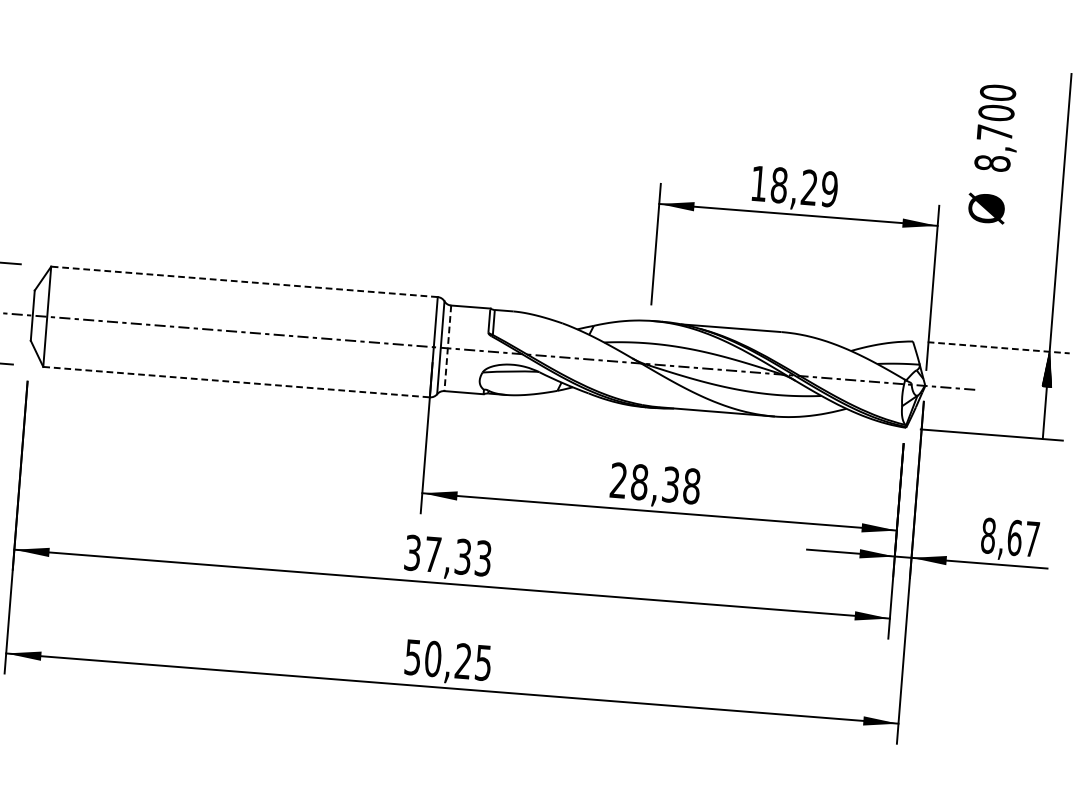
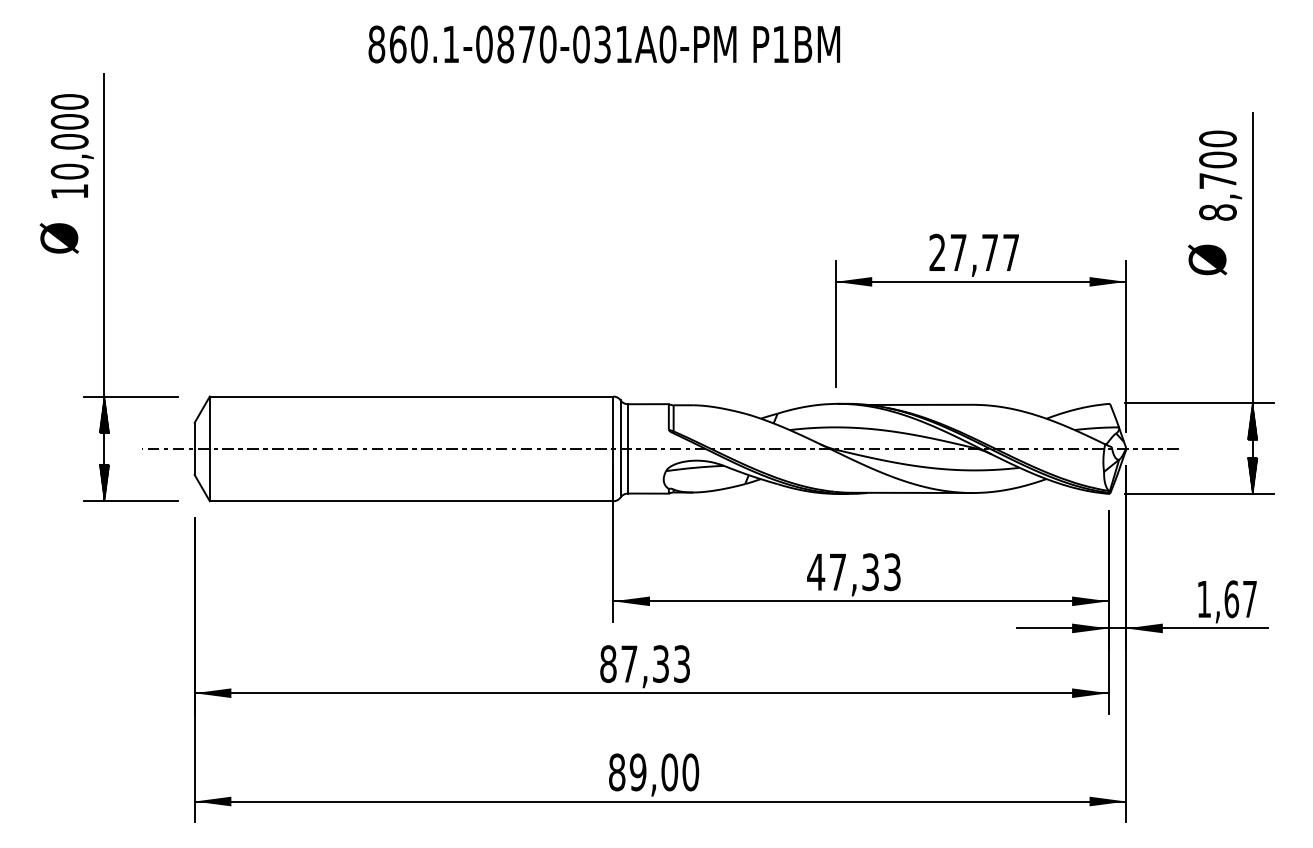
text: (997, 128) -> (1220, 175), moved
text: (794, 186) -> (974, 252), 18,29 -> 27,77
text: (986, 208) -> (1207, 259), moved
line: (244, 281) -> (411, 396), dashed -> solid
line: (448, 347) -> (628, 448), dashed -> solid
line: (998, 347) -> (1199, 403), dashed -> solid
line: (236, 382) -> (411, 501), dashed -> solid
hatch: (1044, 420) -> (1252, 475), added
text: (654, 483) -> (853, 572), 28,38 -> 47,33
text: (988, 536) -> (1204, 599), 8,67 -> 1,67
text: (412, 552) -> (608, 663), 37,33 -> 87,33
text: (448, 660) -> (654, 772), 50,25 -> 89,00

